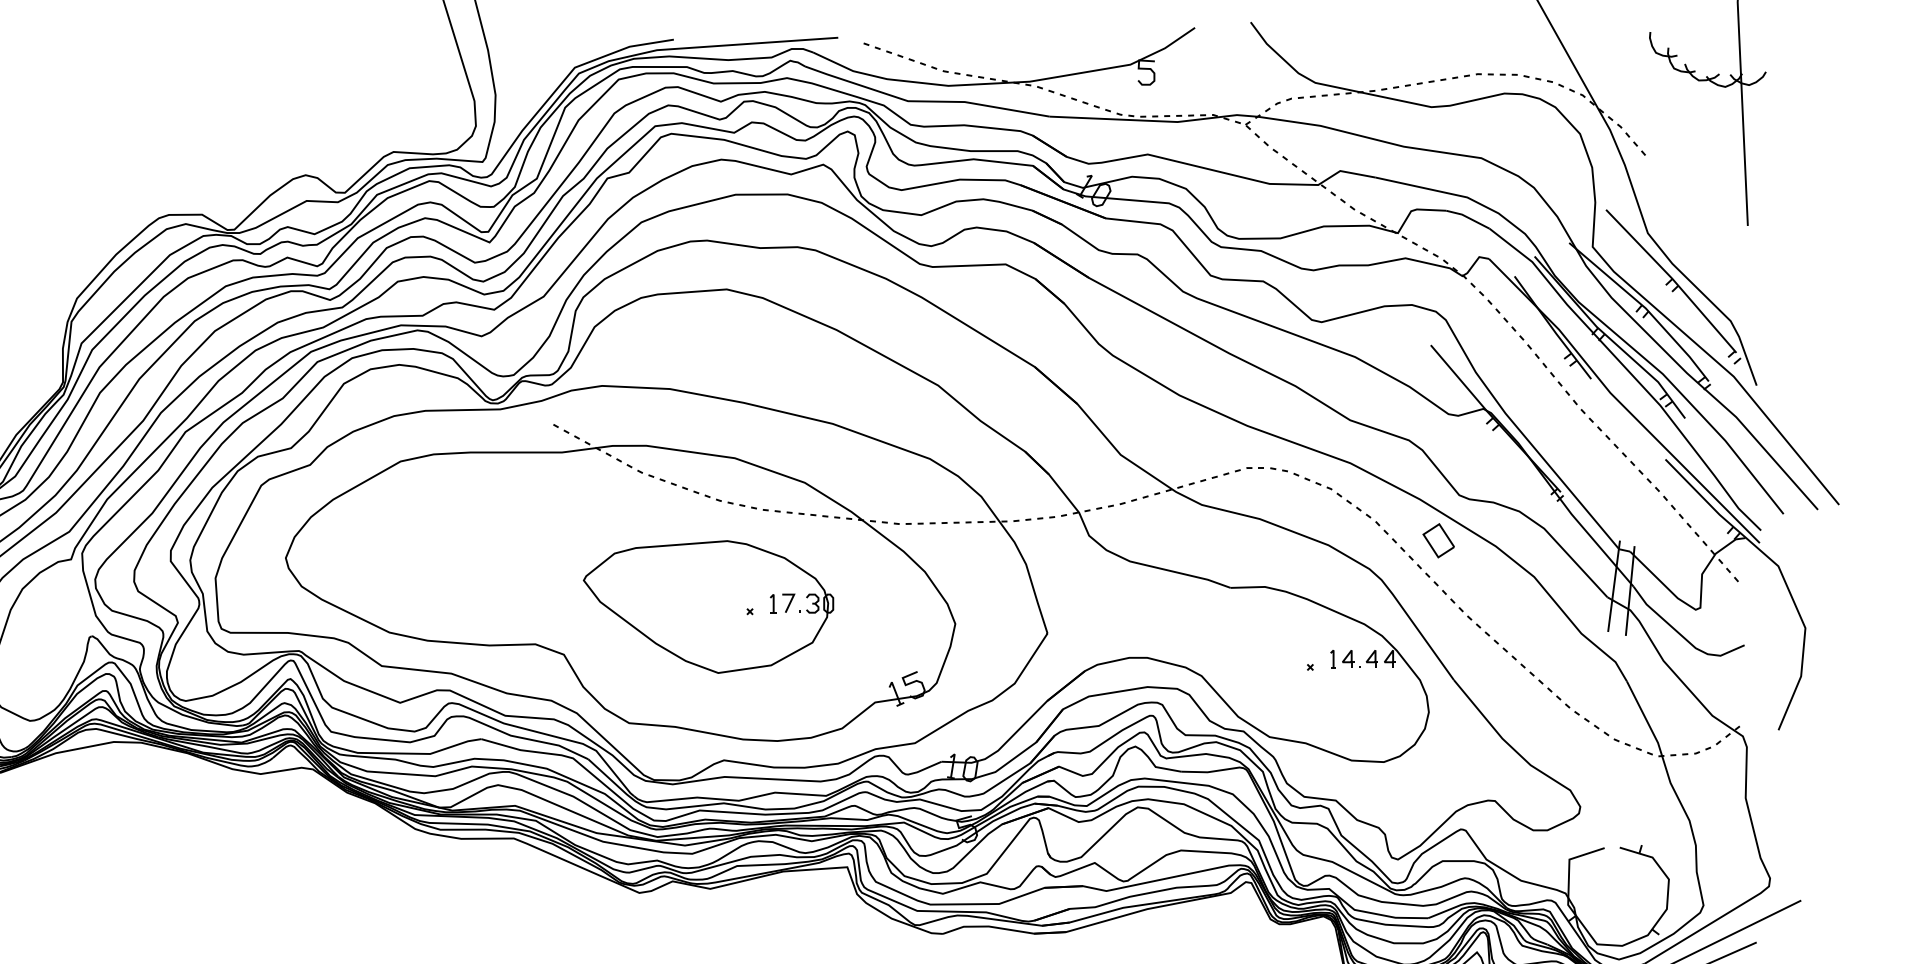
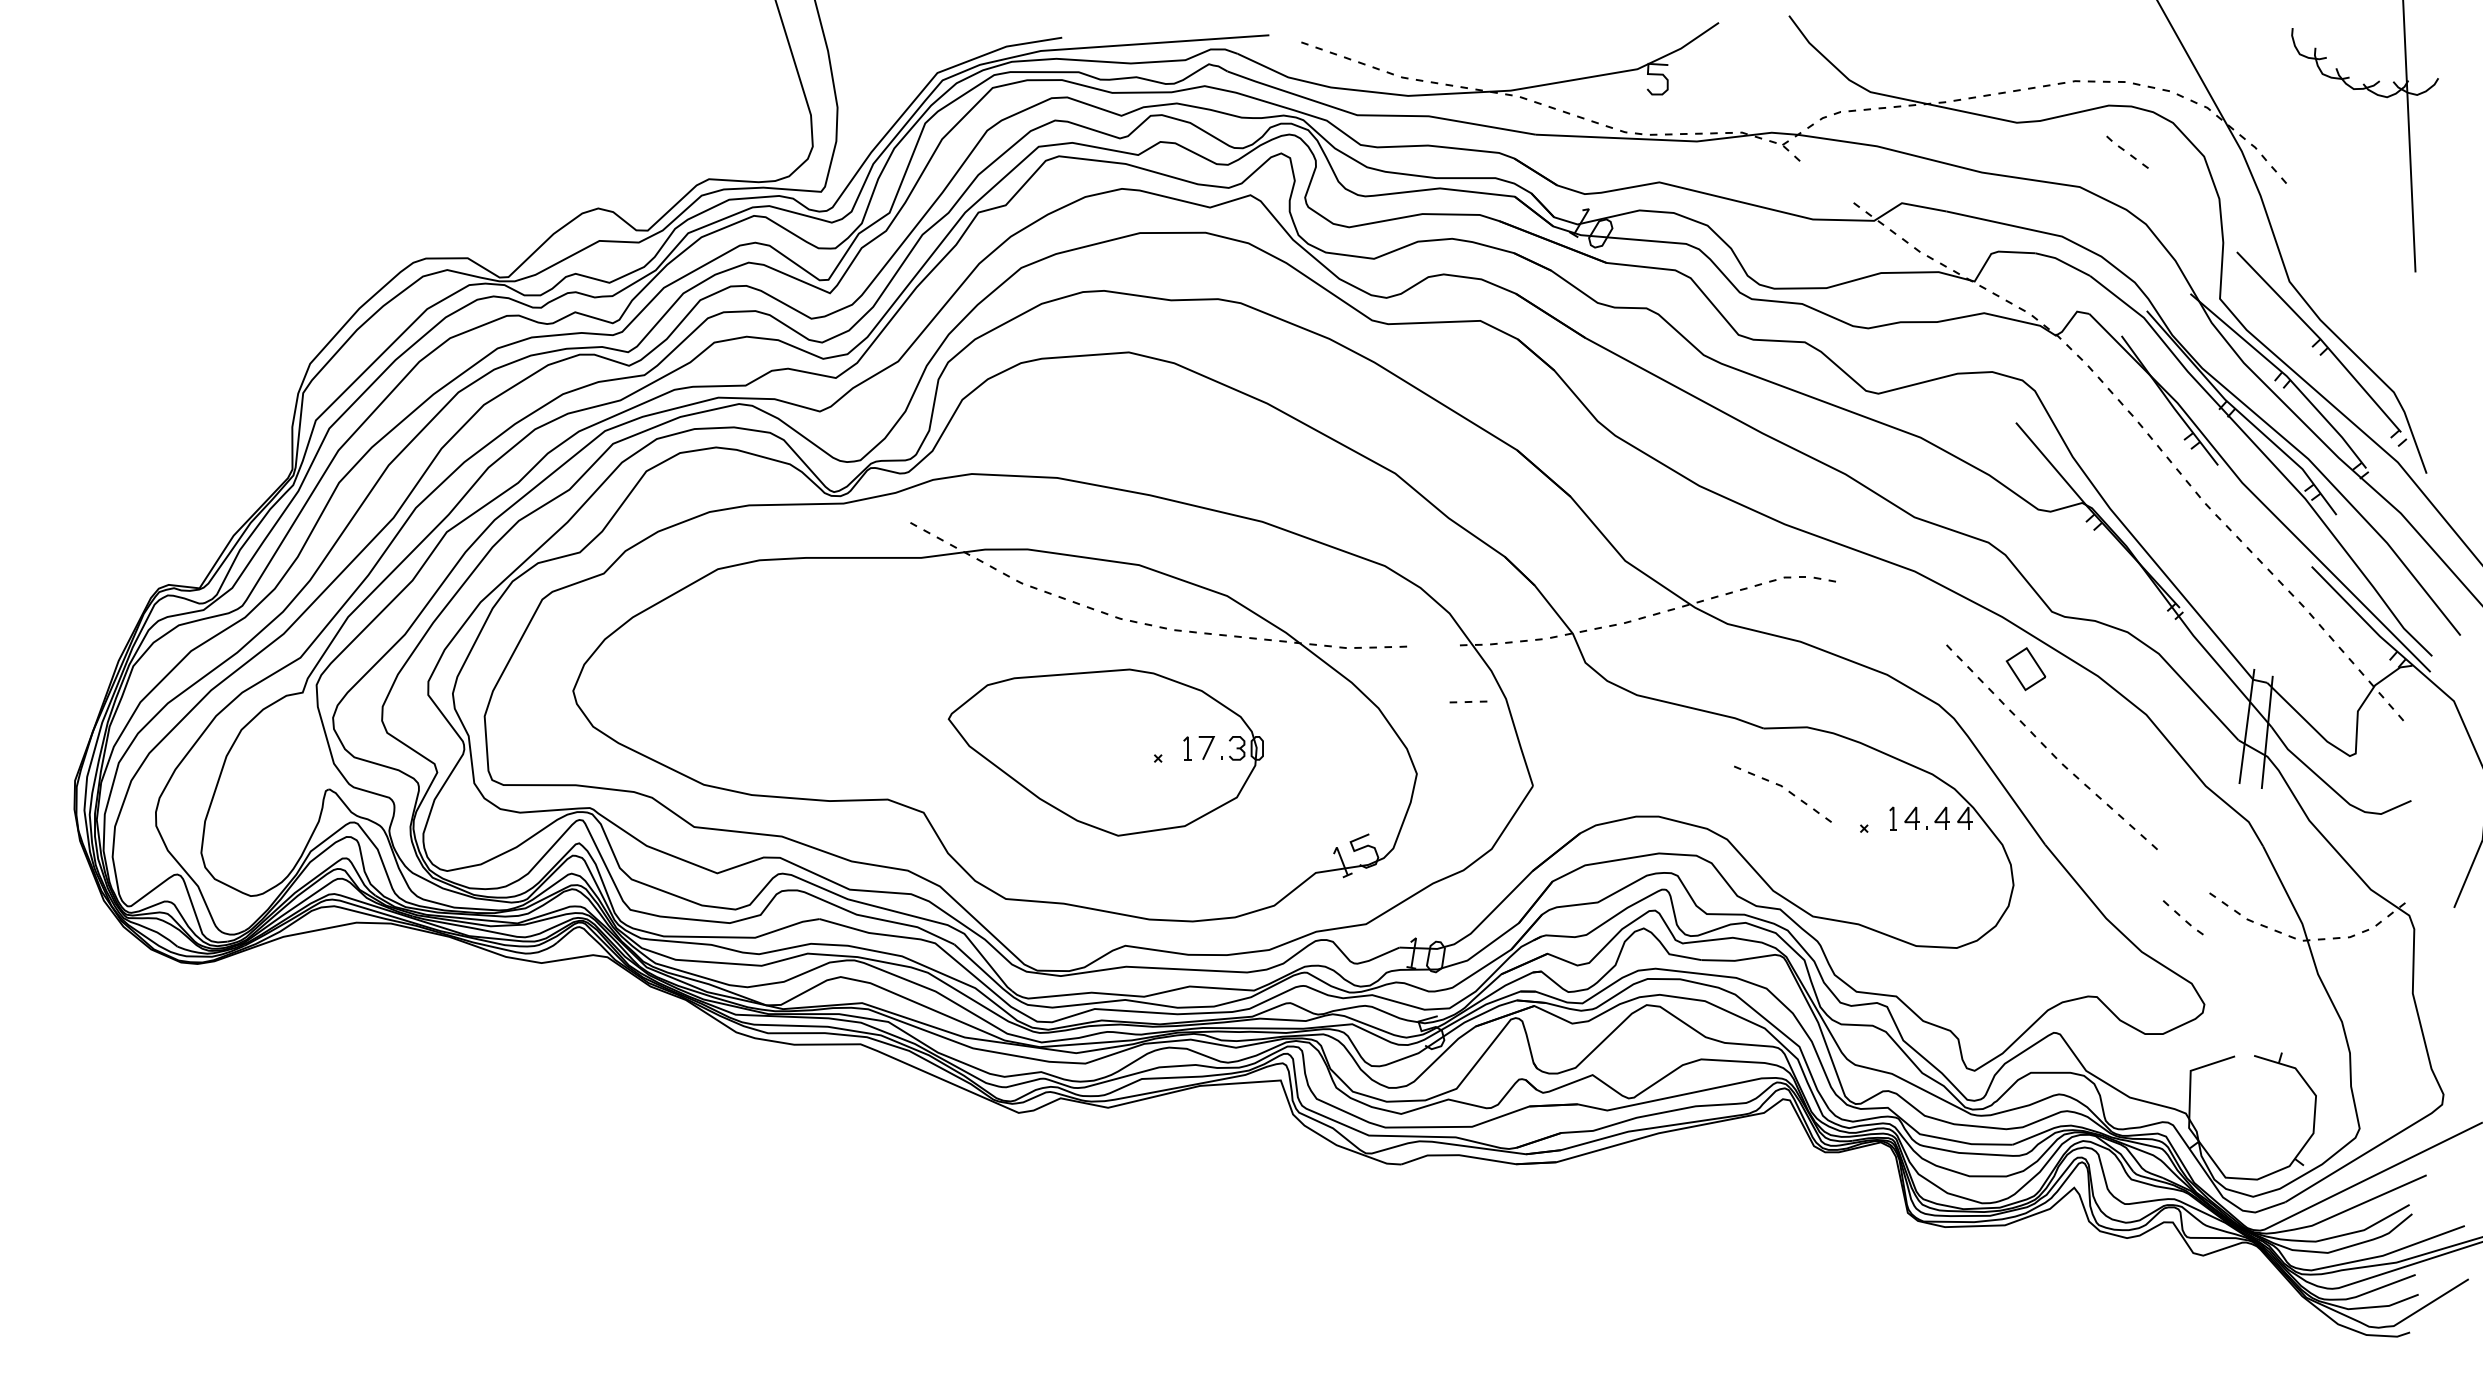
part: (1280, 153) -> (2127, 151), moved
part: (1332, 495) -> (1782, 793), moved
part: (968, 522) -> (1468, 701), moved
part: (1562, 701) -> (2182, 917), moved

